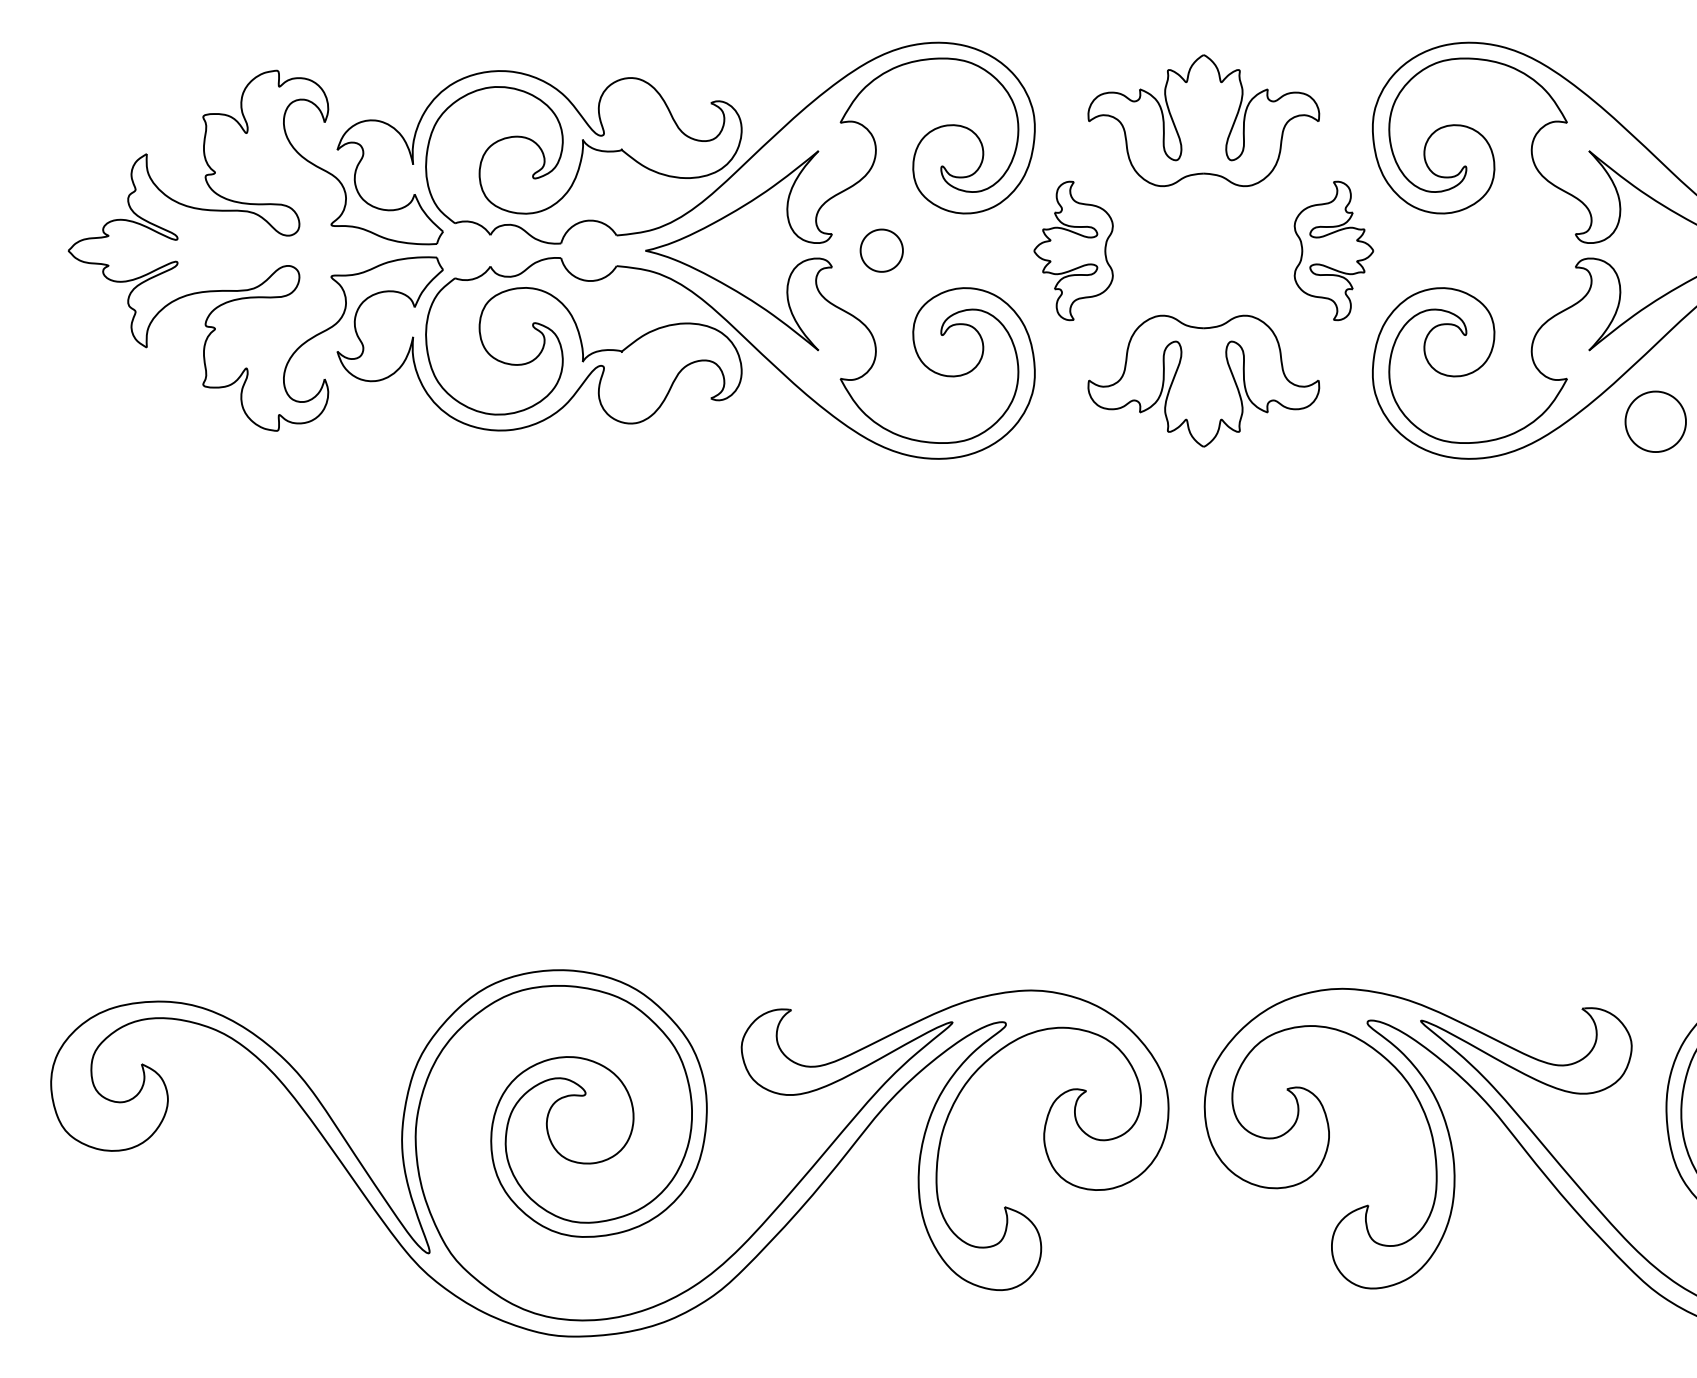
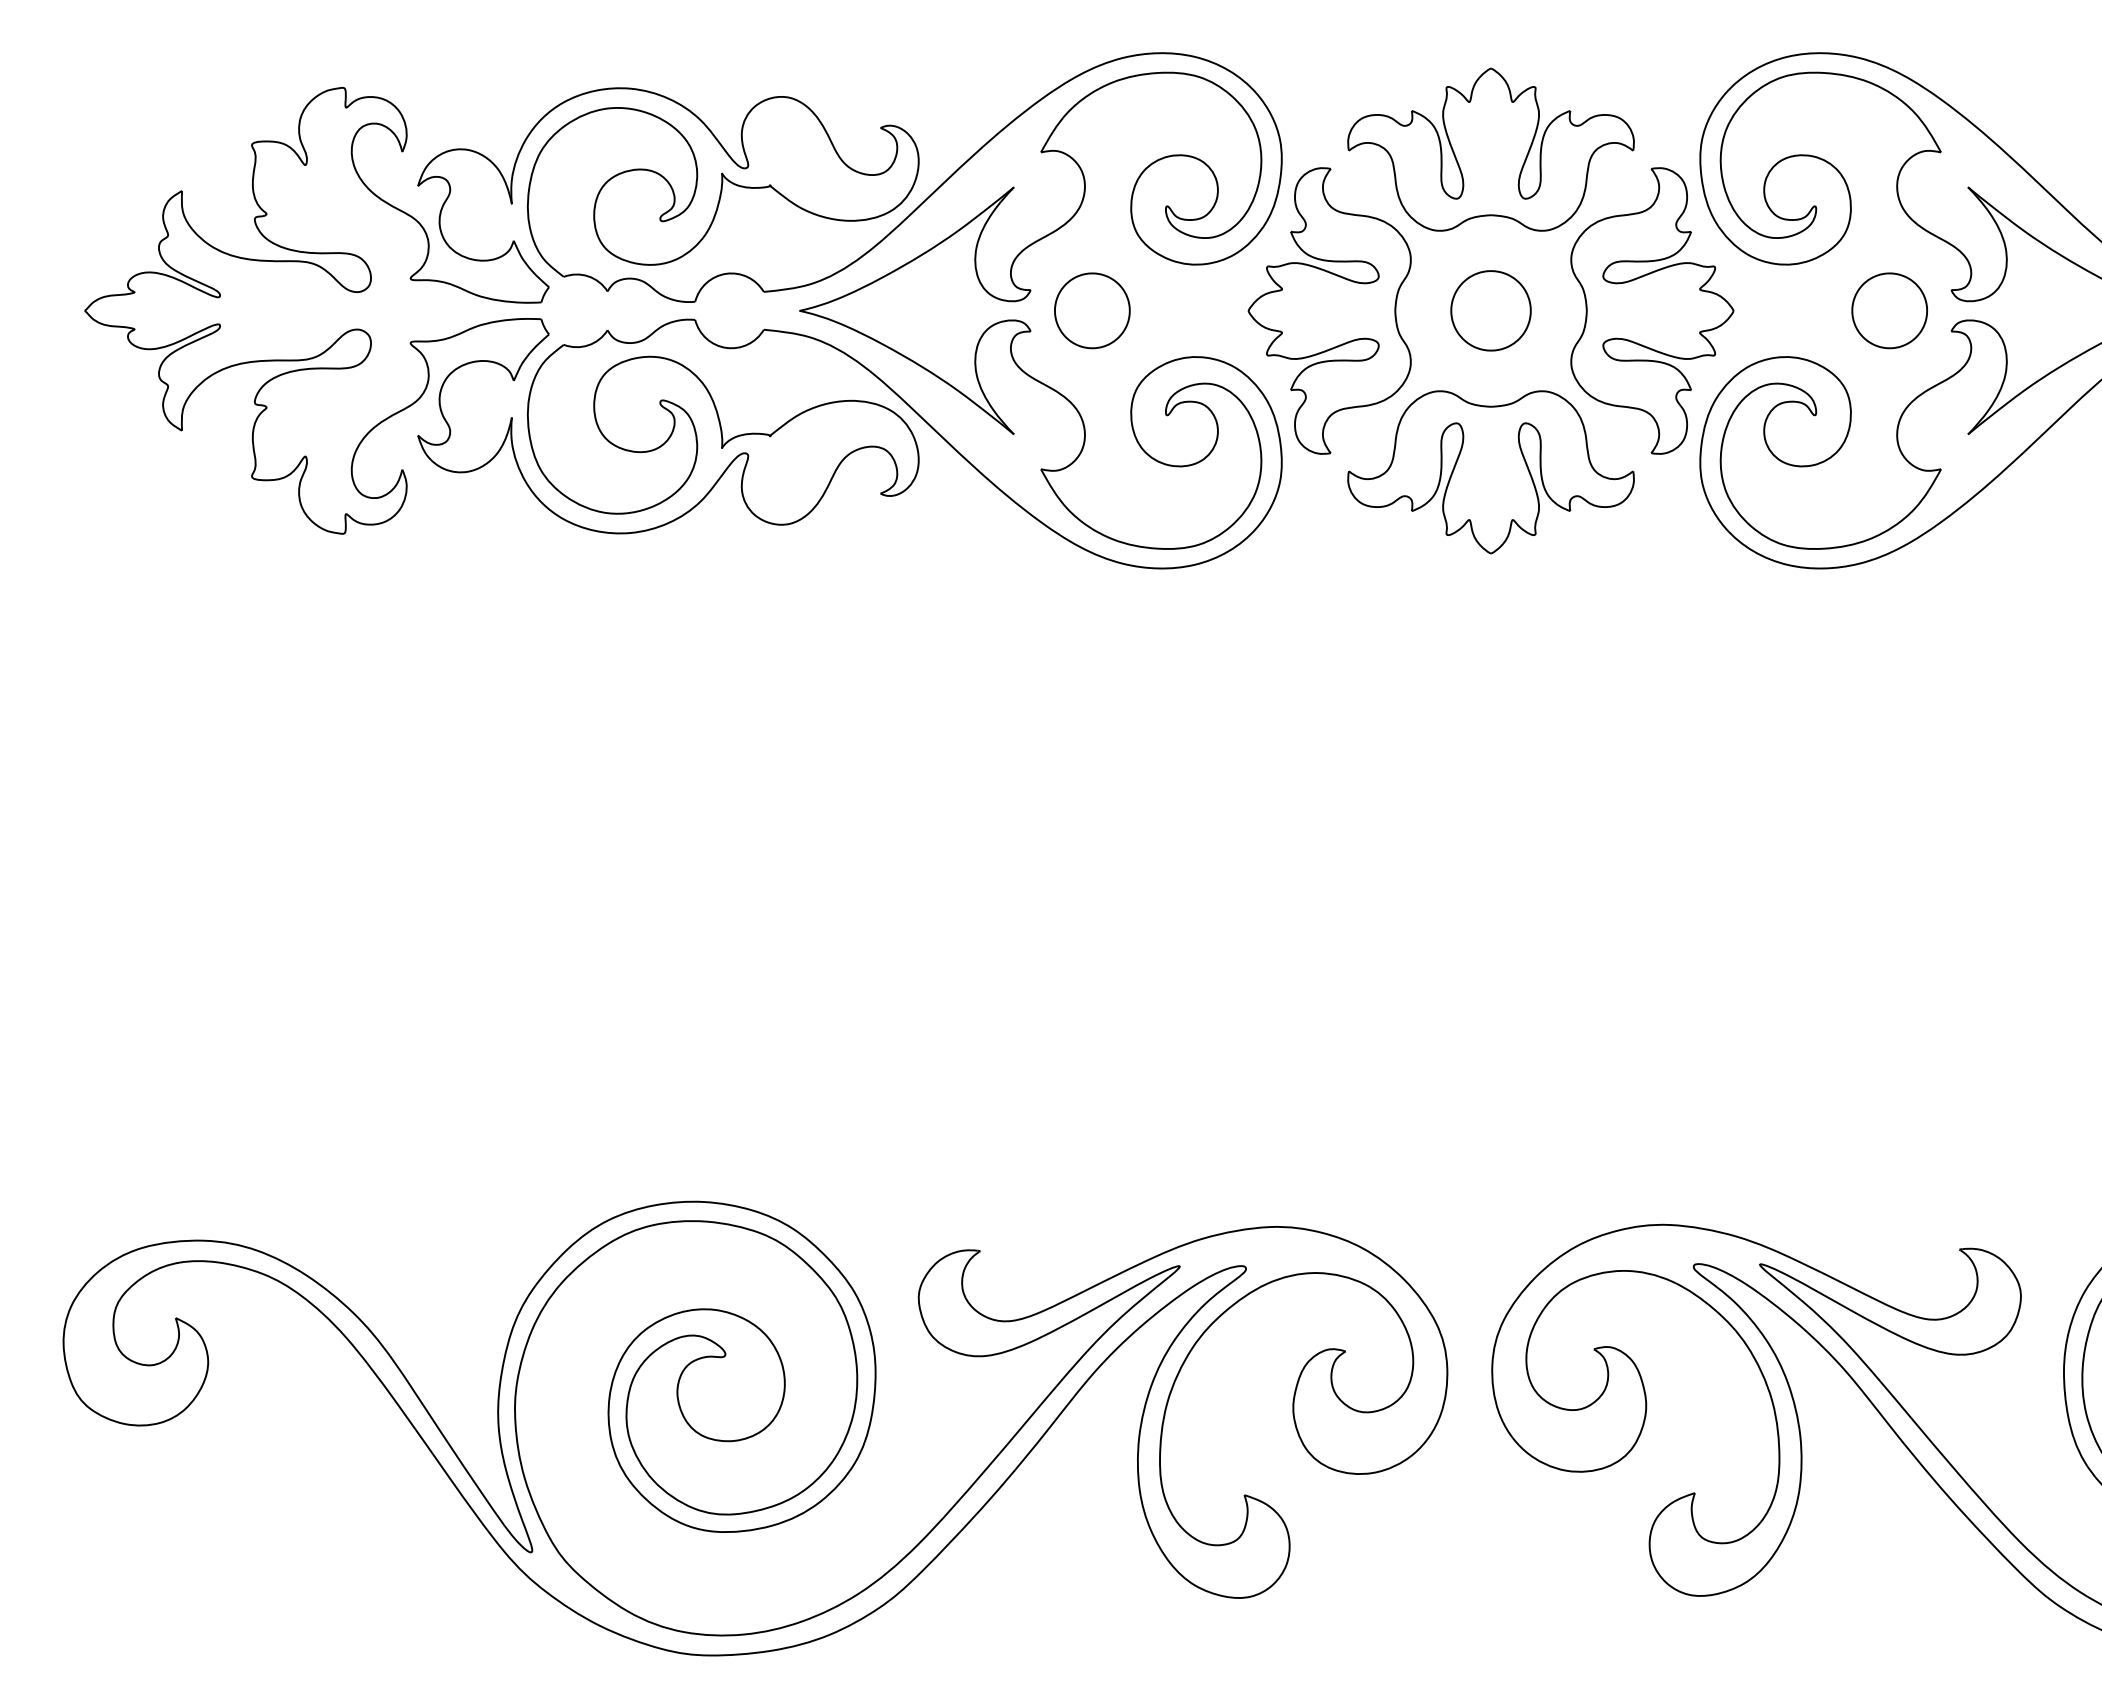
part: (881, 250) -> (1091, 310), size x1.43
part: (1073, 250) -> (1329, 310), size x1.67
part: (1203, 250) -> (1490, 310), added
part: (1333, 250) -> (1651, 310), size x1.67
part: (1655, 421) -> (1889, 310), moved

